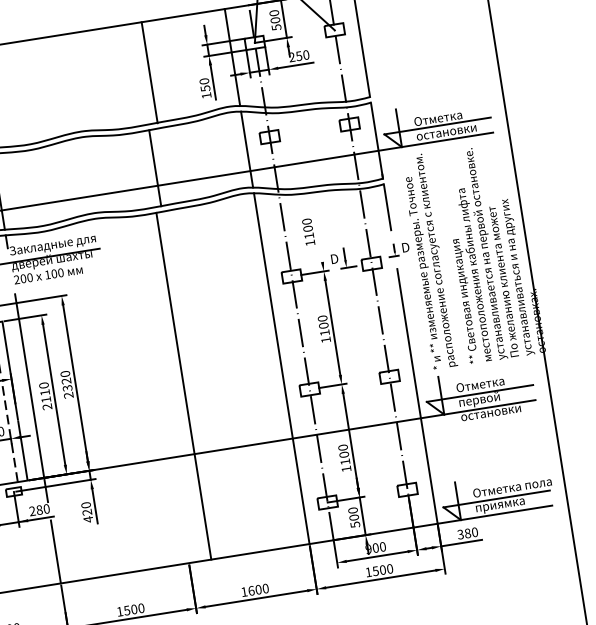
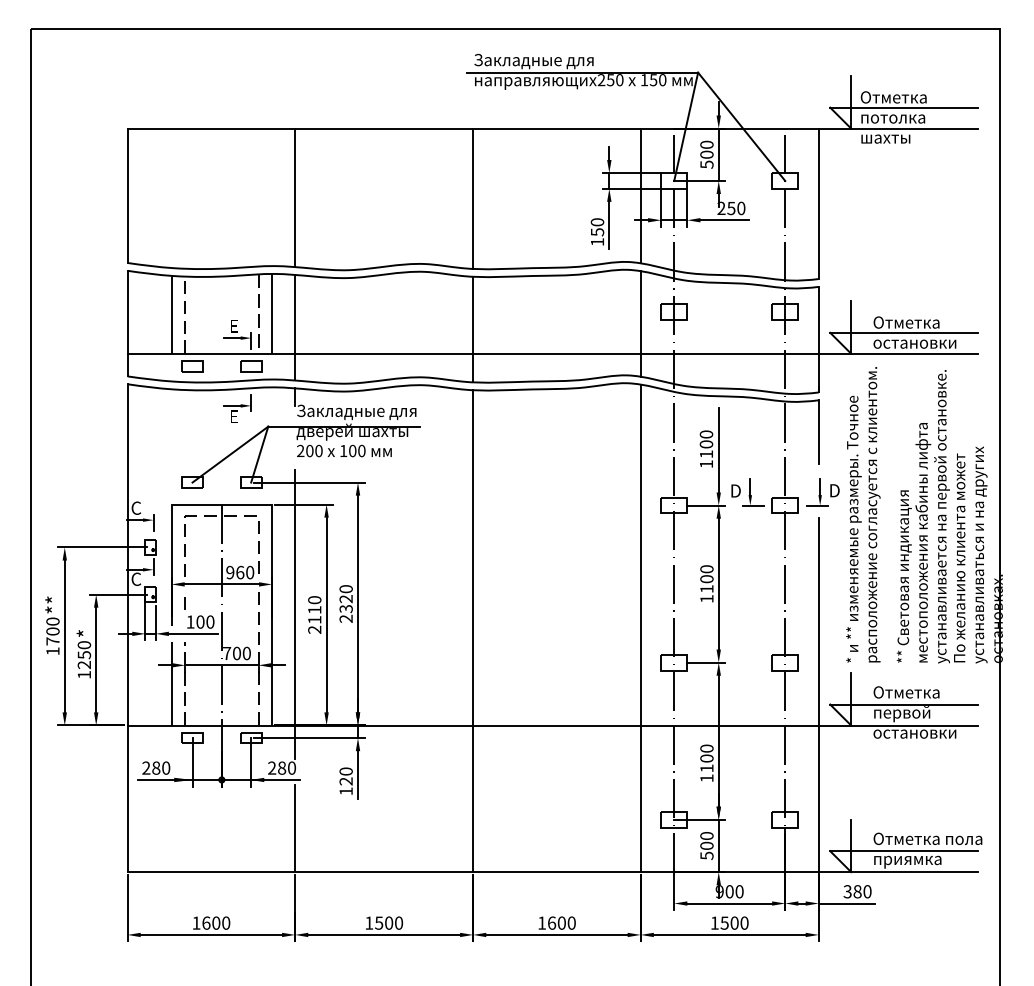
line: (149, 72) -> (473, 198), moved
line: (155, 168) -> (473, 329), moved
line: (317, 231) -> (718, 449), added
part: (393, 250) -> (817, 492), size x1.67
line: (184, 386) -> (473, 631), moved
text: (87, 519) -> (345, 791), 420 -> 120

